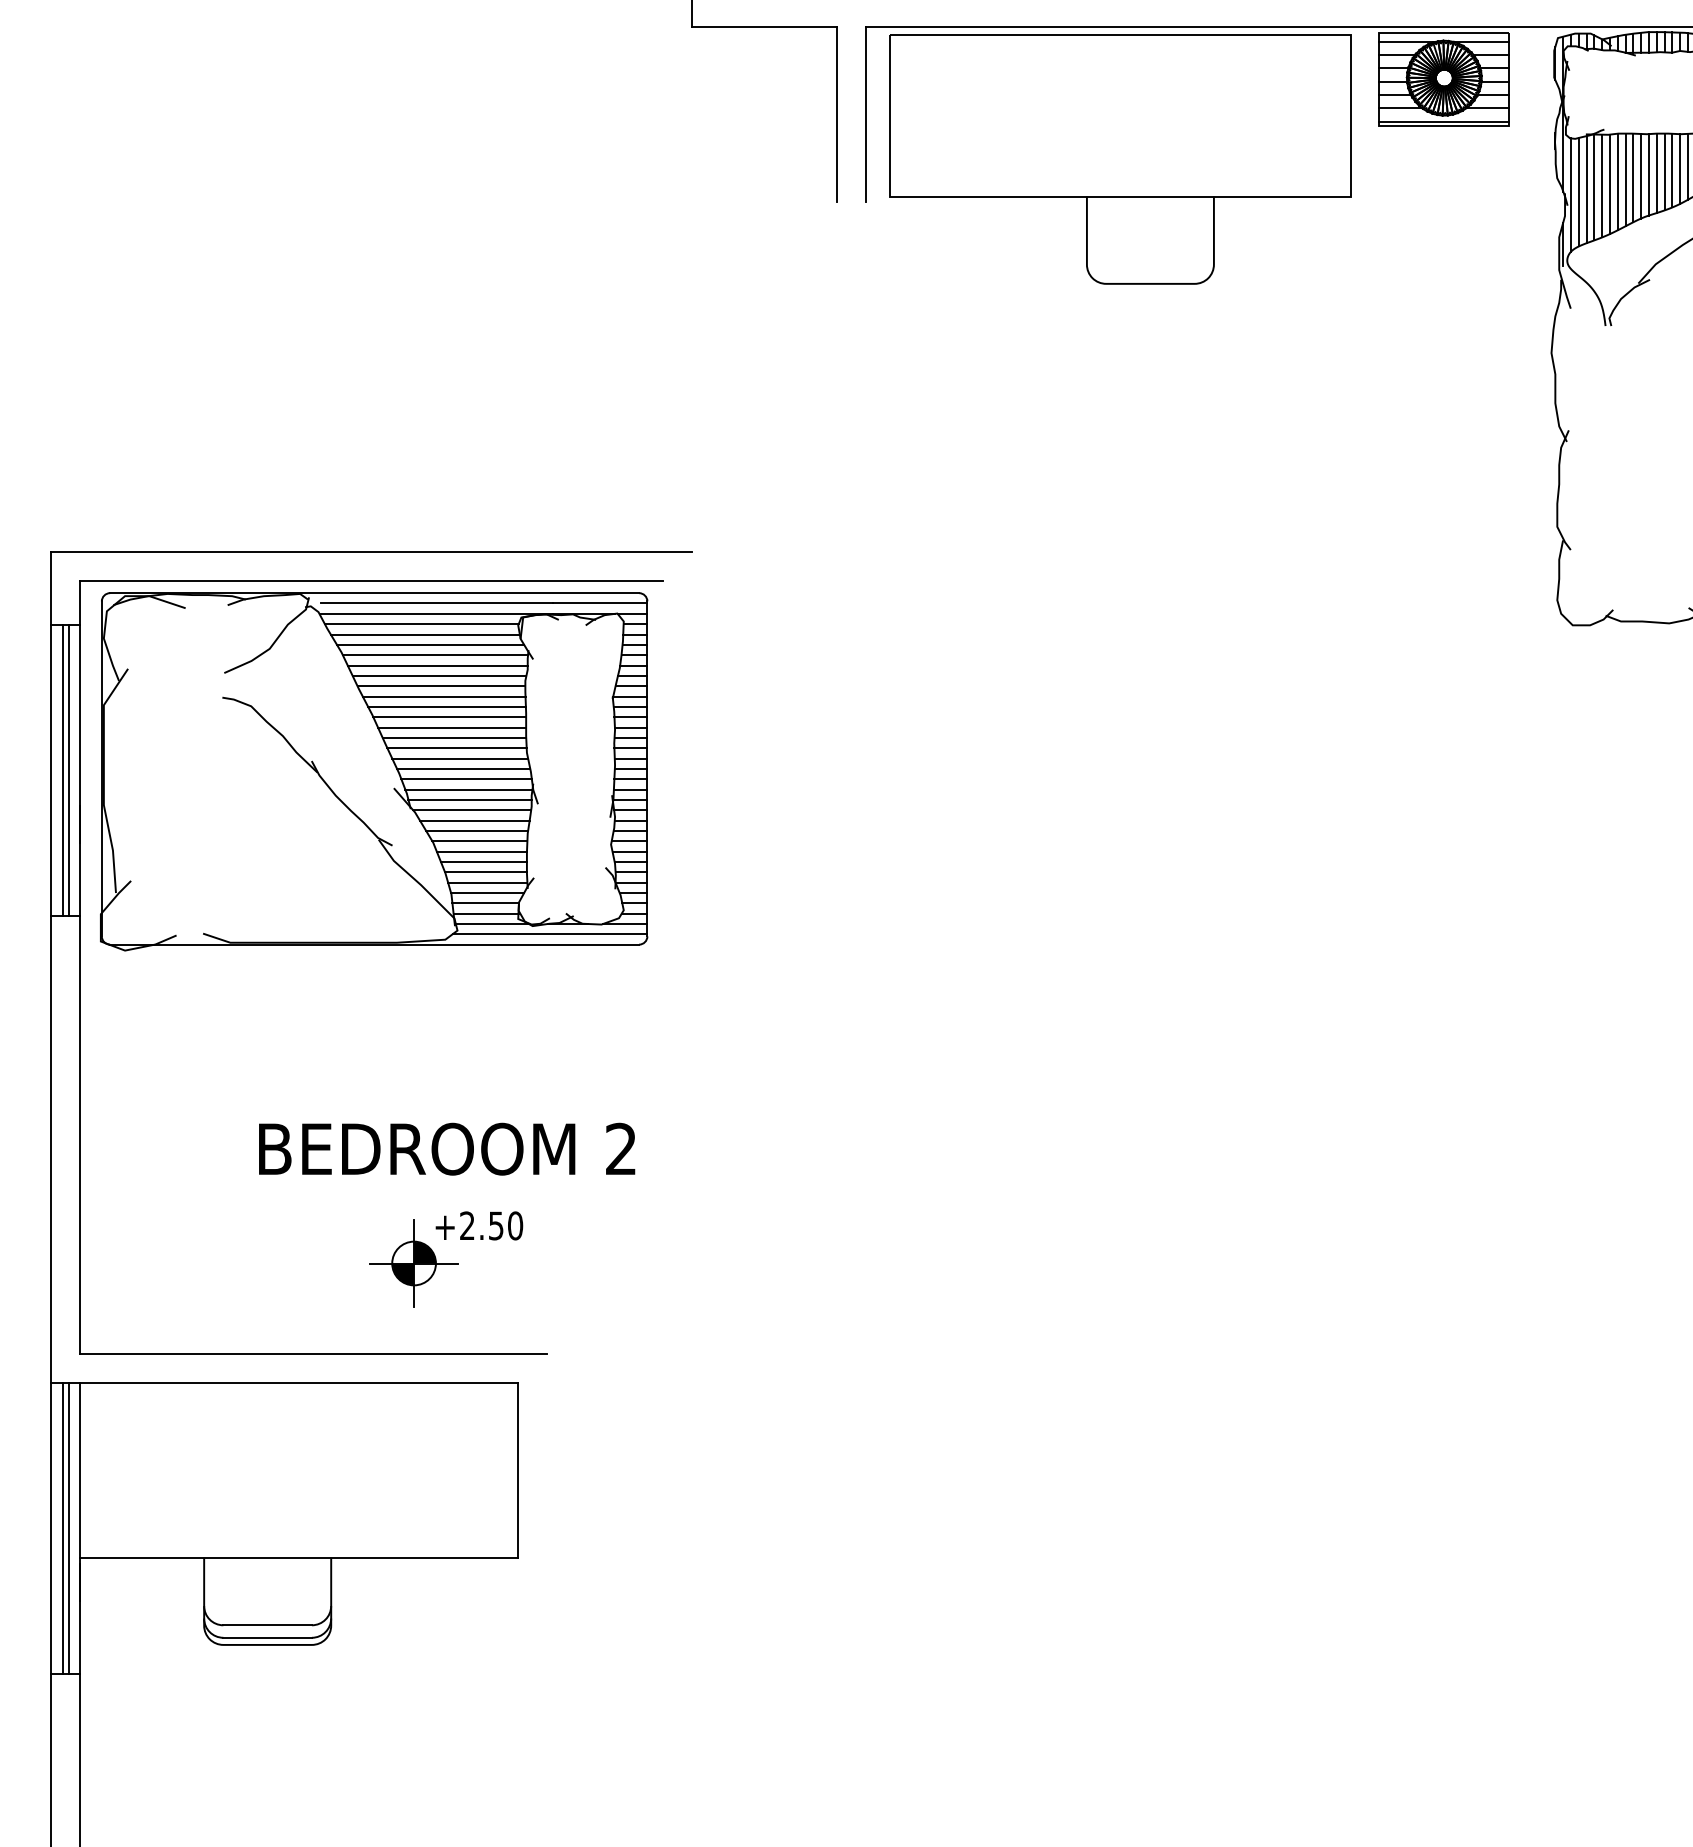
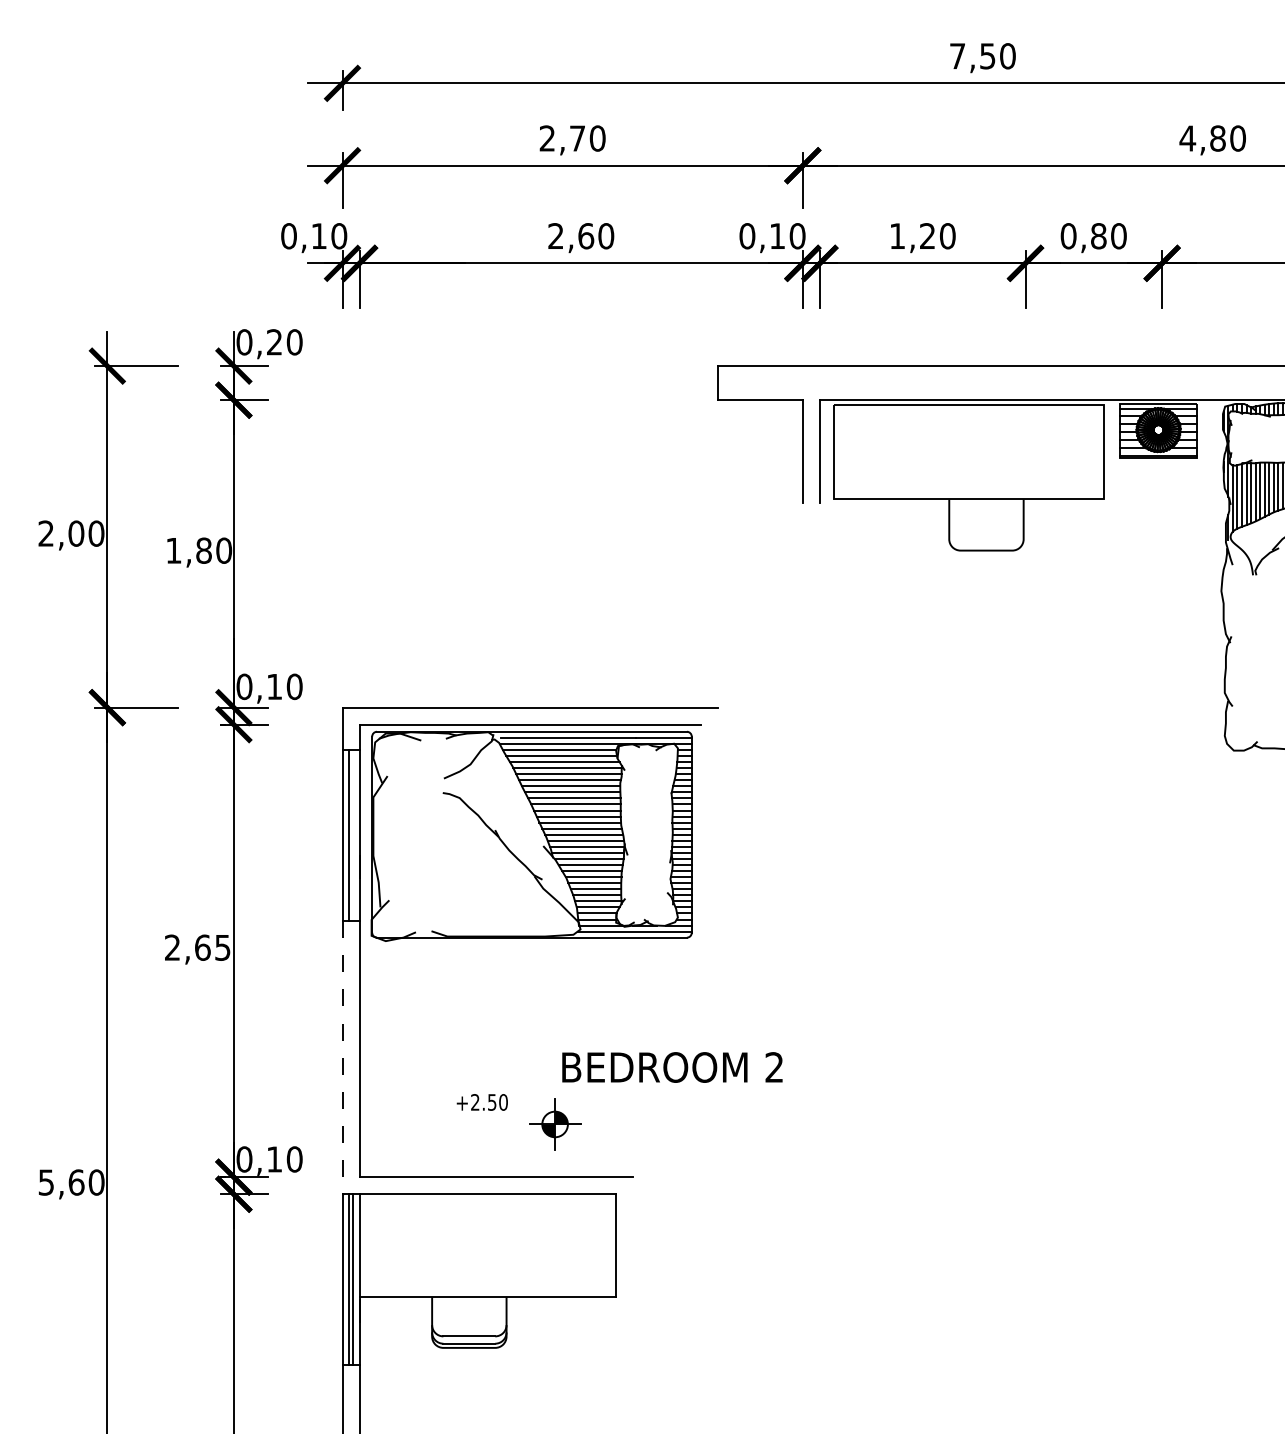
line: (68, 770) -> (352, 835), removed
line: (51, 1149) -> (342, 1057), solid -> dashed
text: (447, 1149) -> (672, 1067), moved
text: (477, 1226) -> (481, 1102), moved

